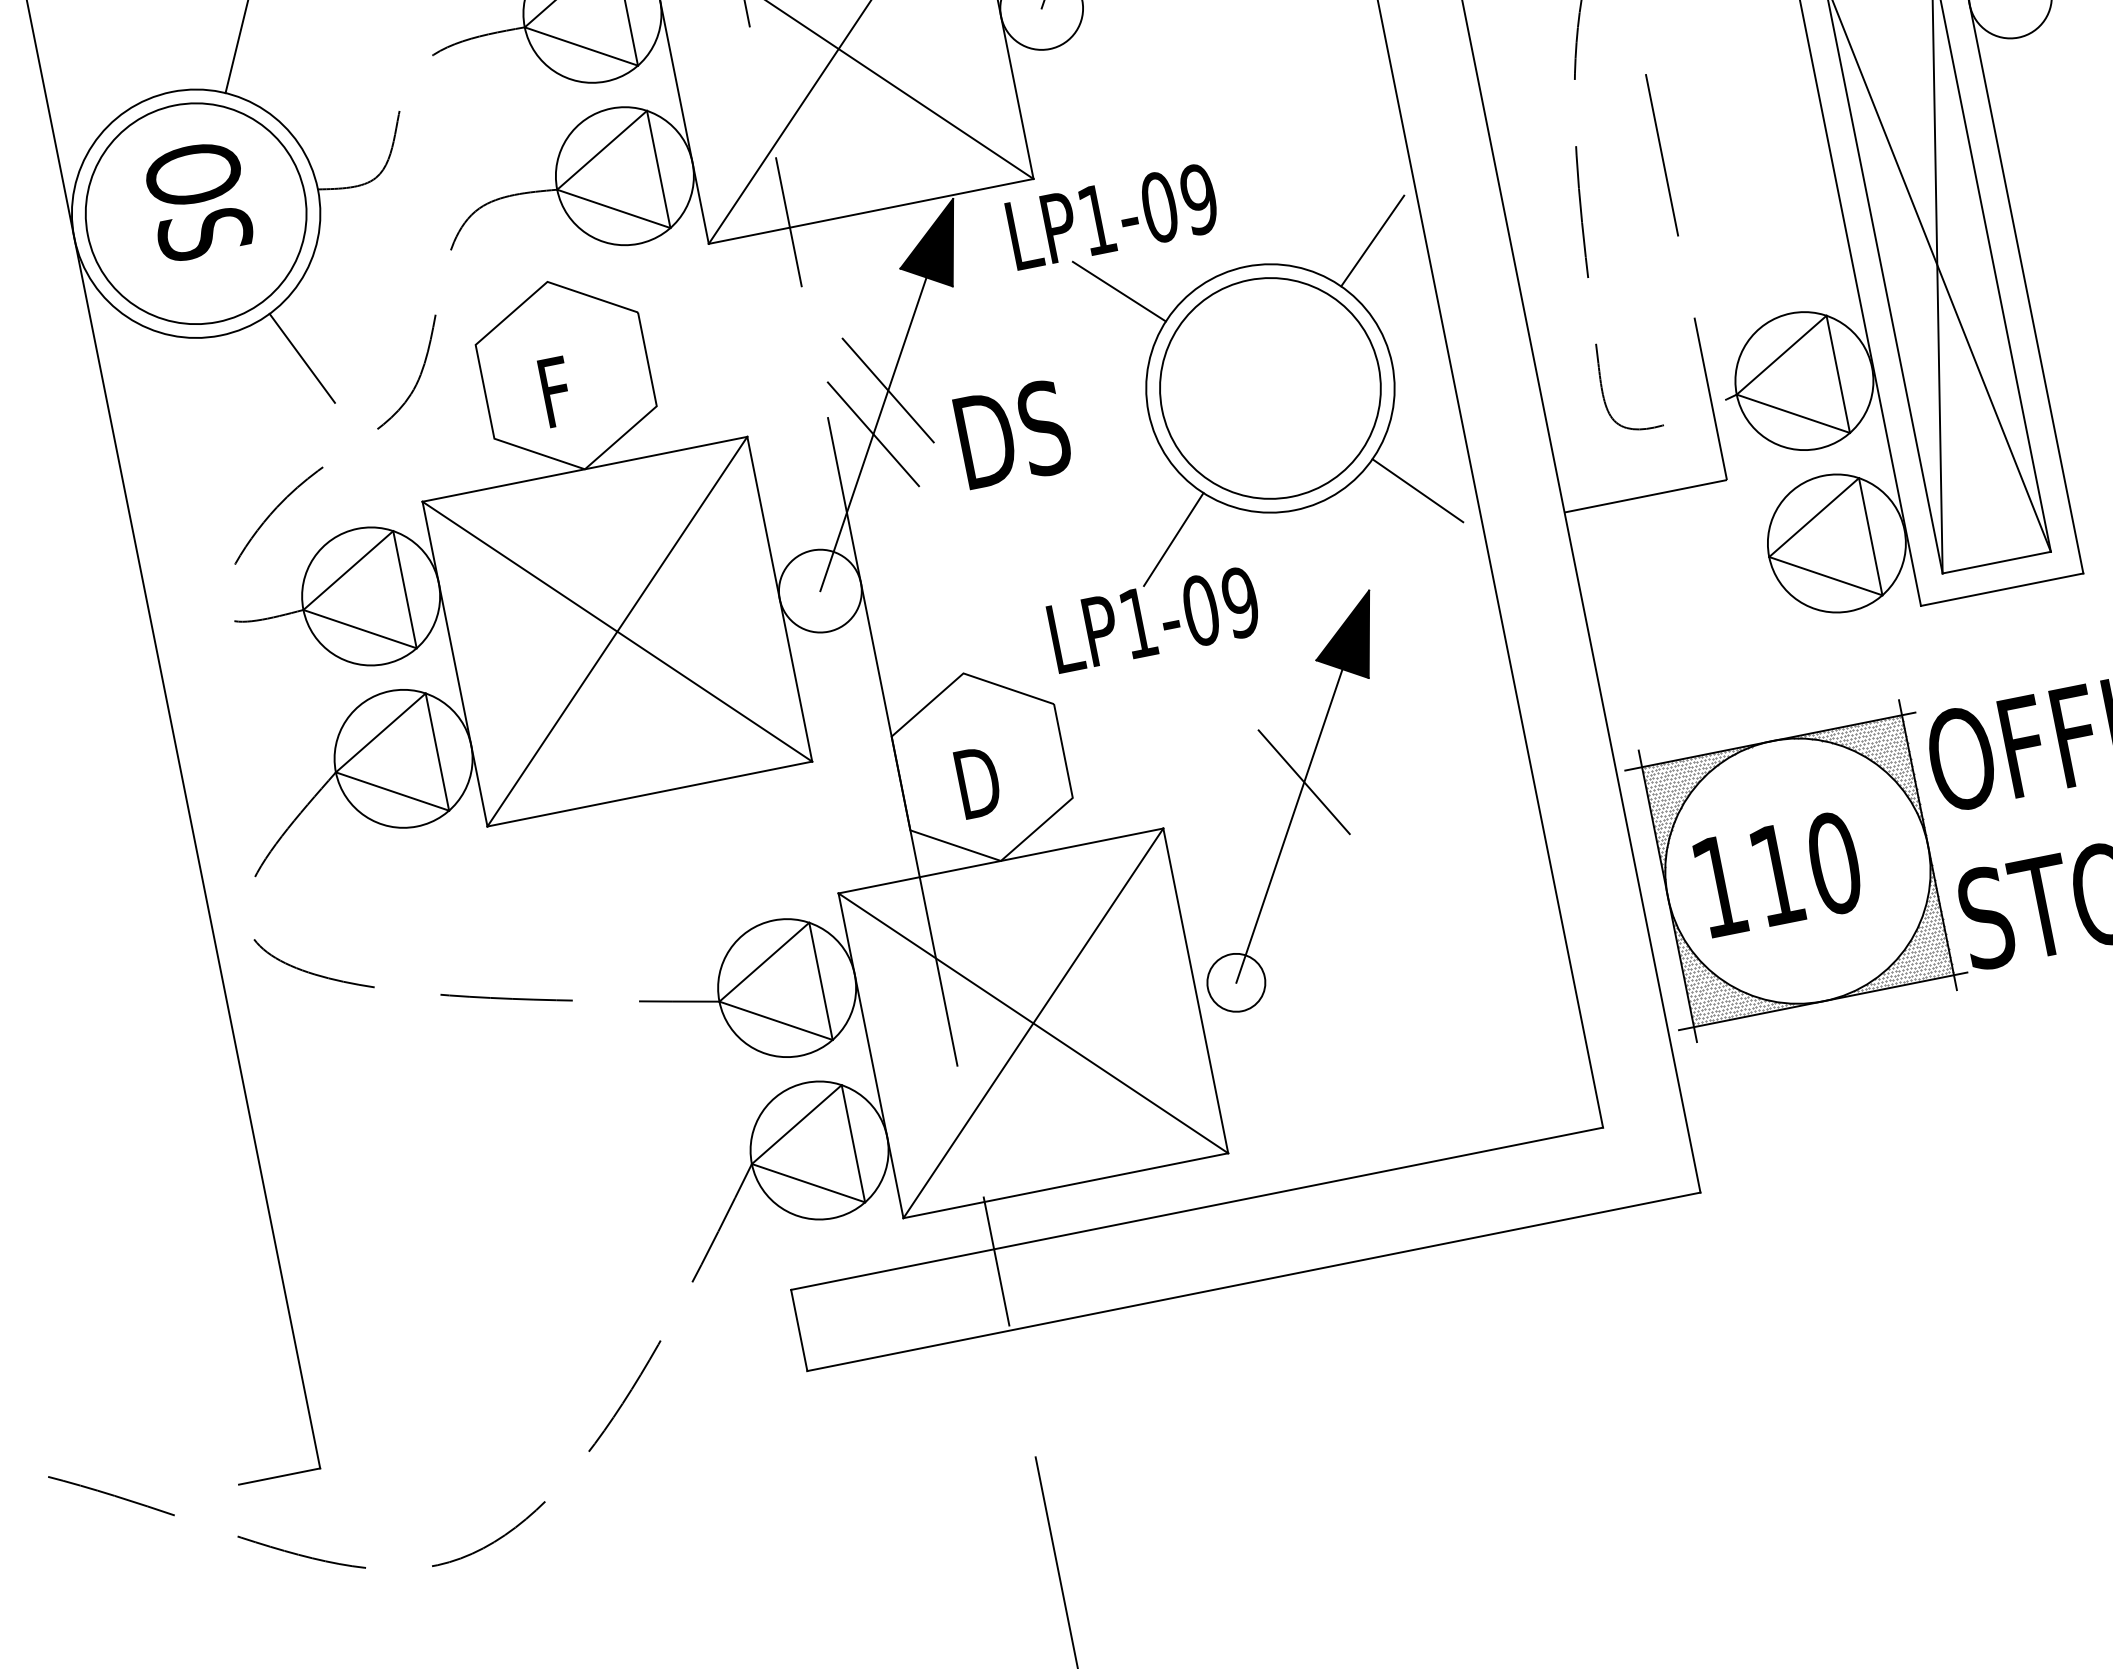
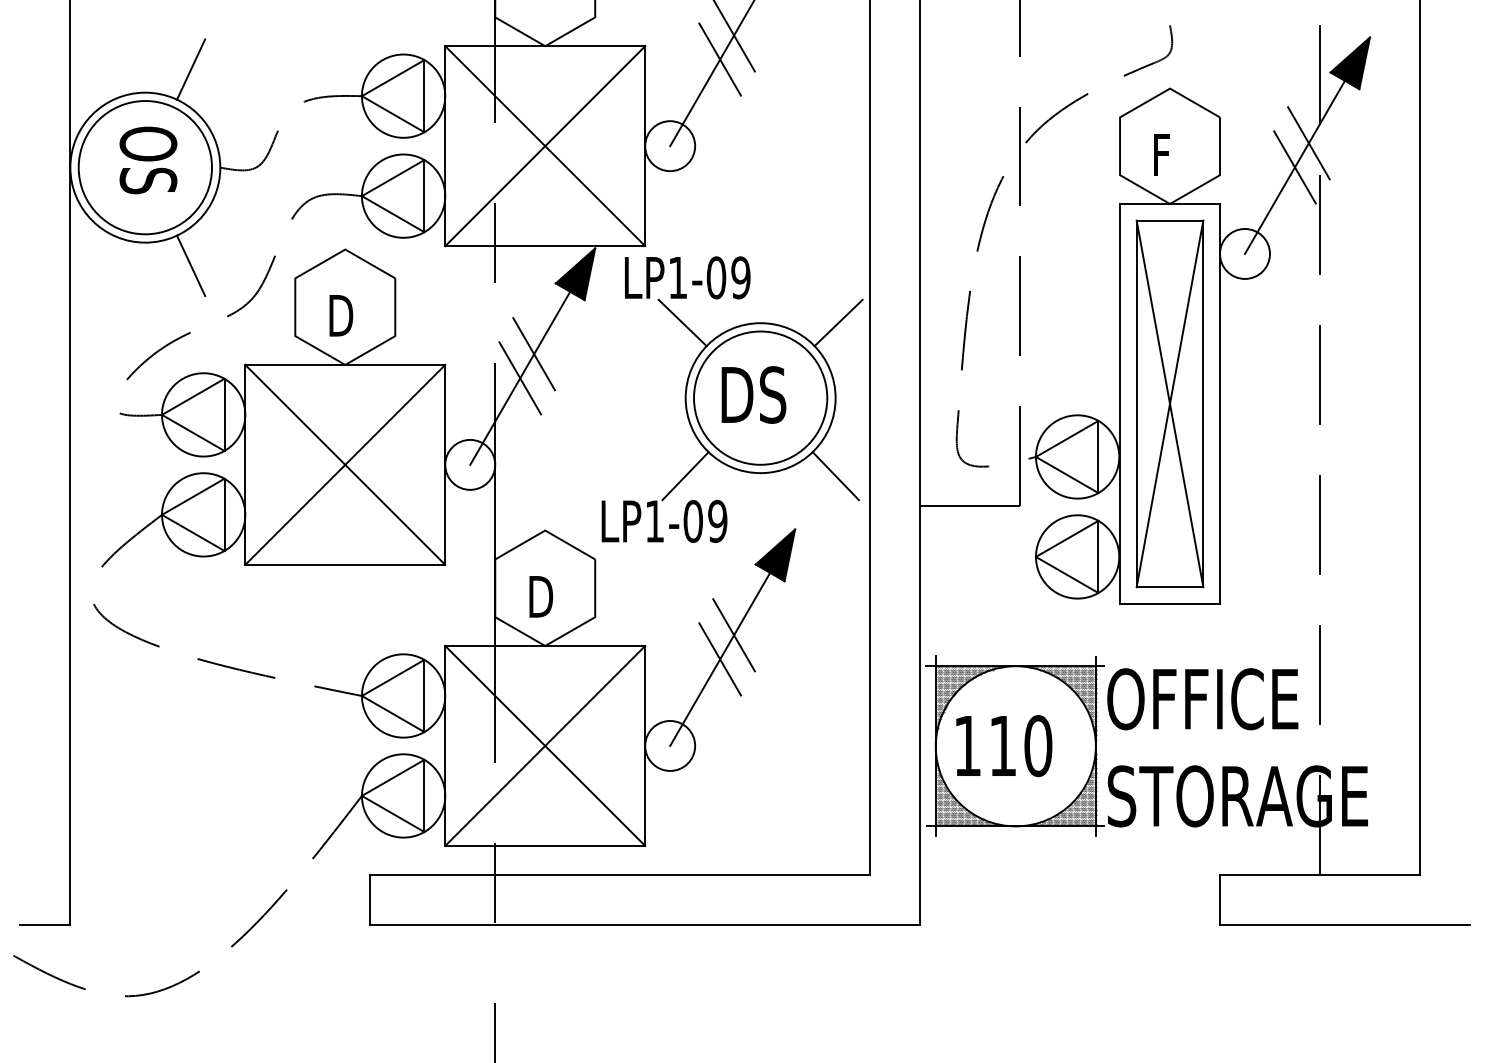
text: (562, 390) -> (341, 315), F -> D
text: (1012, 433) -> (753, 394), moved
line: (1288, 826) -> (719, 659), added
circle: (1236, 981) -> (670, 745), size x1.43

